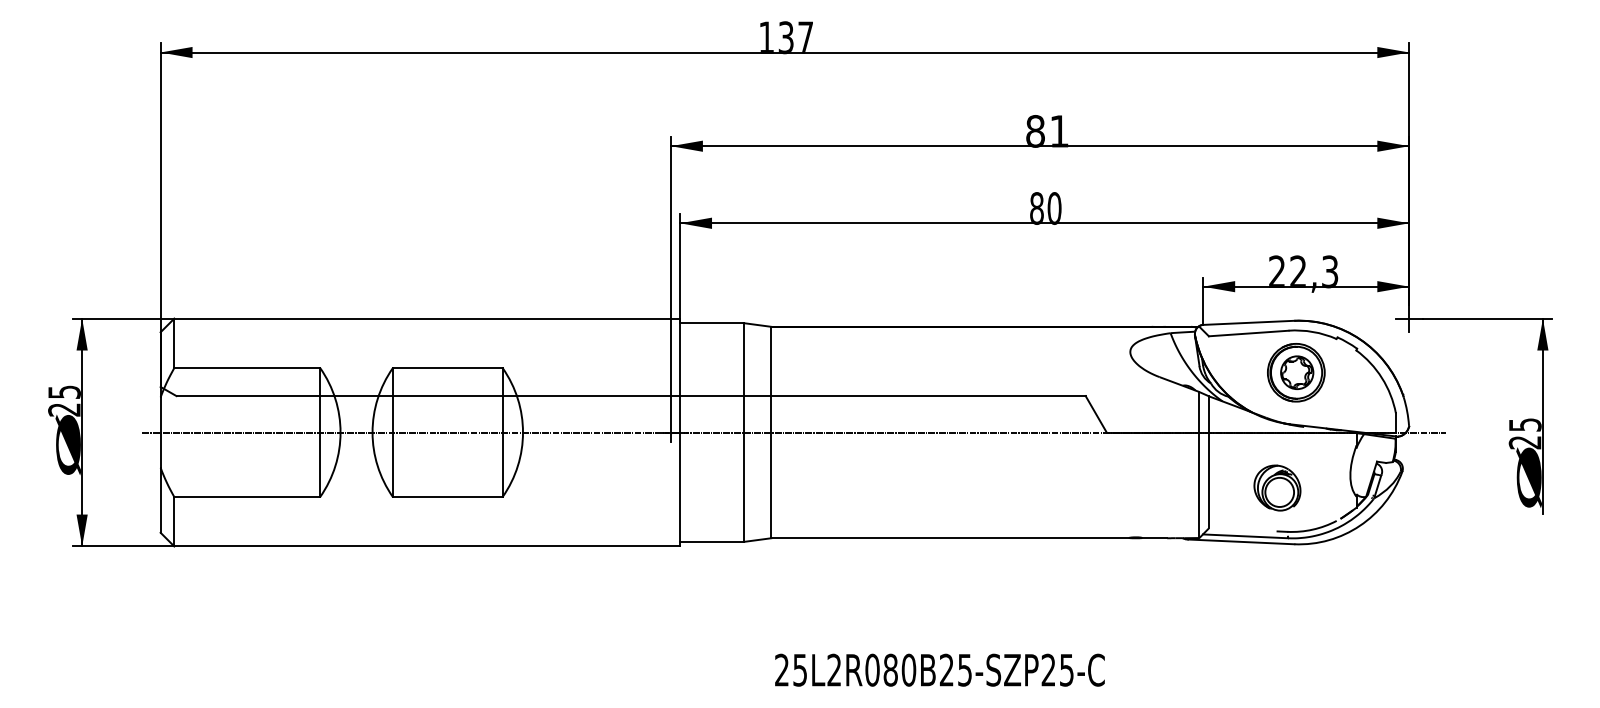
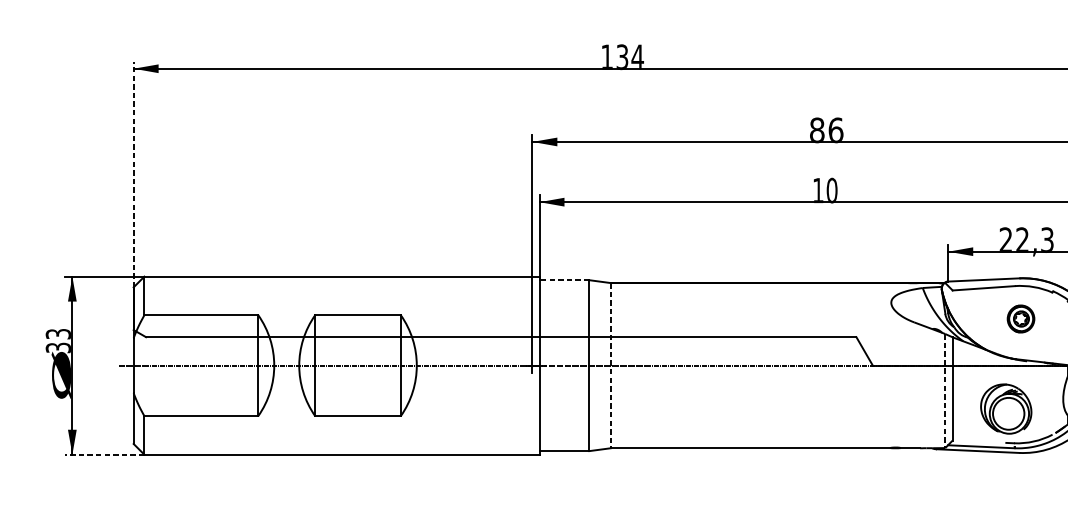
text: (805, 36) -> (637, 56), 137 -> 134
text: (1059, 131) -> (835, 130), 81 -> 86
line: (160, 187) -> (133, 174), solid -> dashed
text: (1036, 208) -> (817, 190), 80 -> 10
line: (712, 323) -> (564, 280), solid -> dashed
part: (1296, 372) -> (1021, 318), size x0.6
text: (64, 400) -> (58, 340), 25 -> 33
line: (771, 432) -> (610, 365), solid -> dashed
line: (1199, 465) -> (945, 391), solid -> dashed
part: (1277, 487) -> (1006, 408), size x1.4
line: (123, 546) -> (104, 454), solid -> dashed

